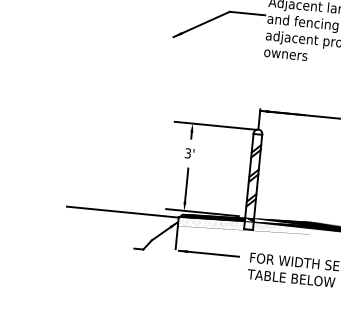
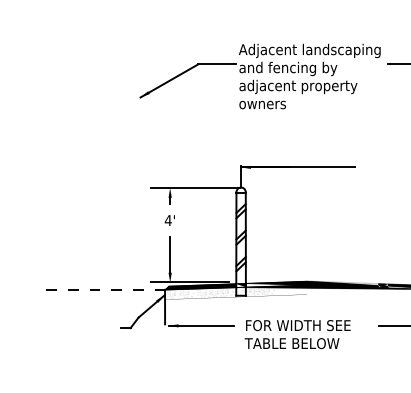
text: (187, 153) -> (167, 220), 3' -> 4'
line: (122, 212) -> (104, 290), solid -> dashed

